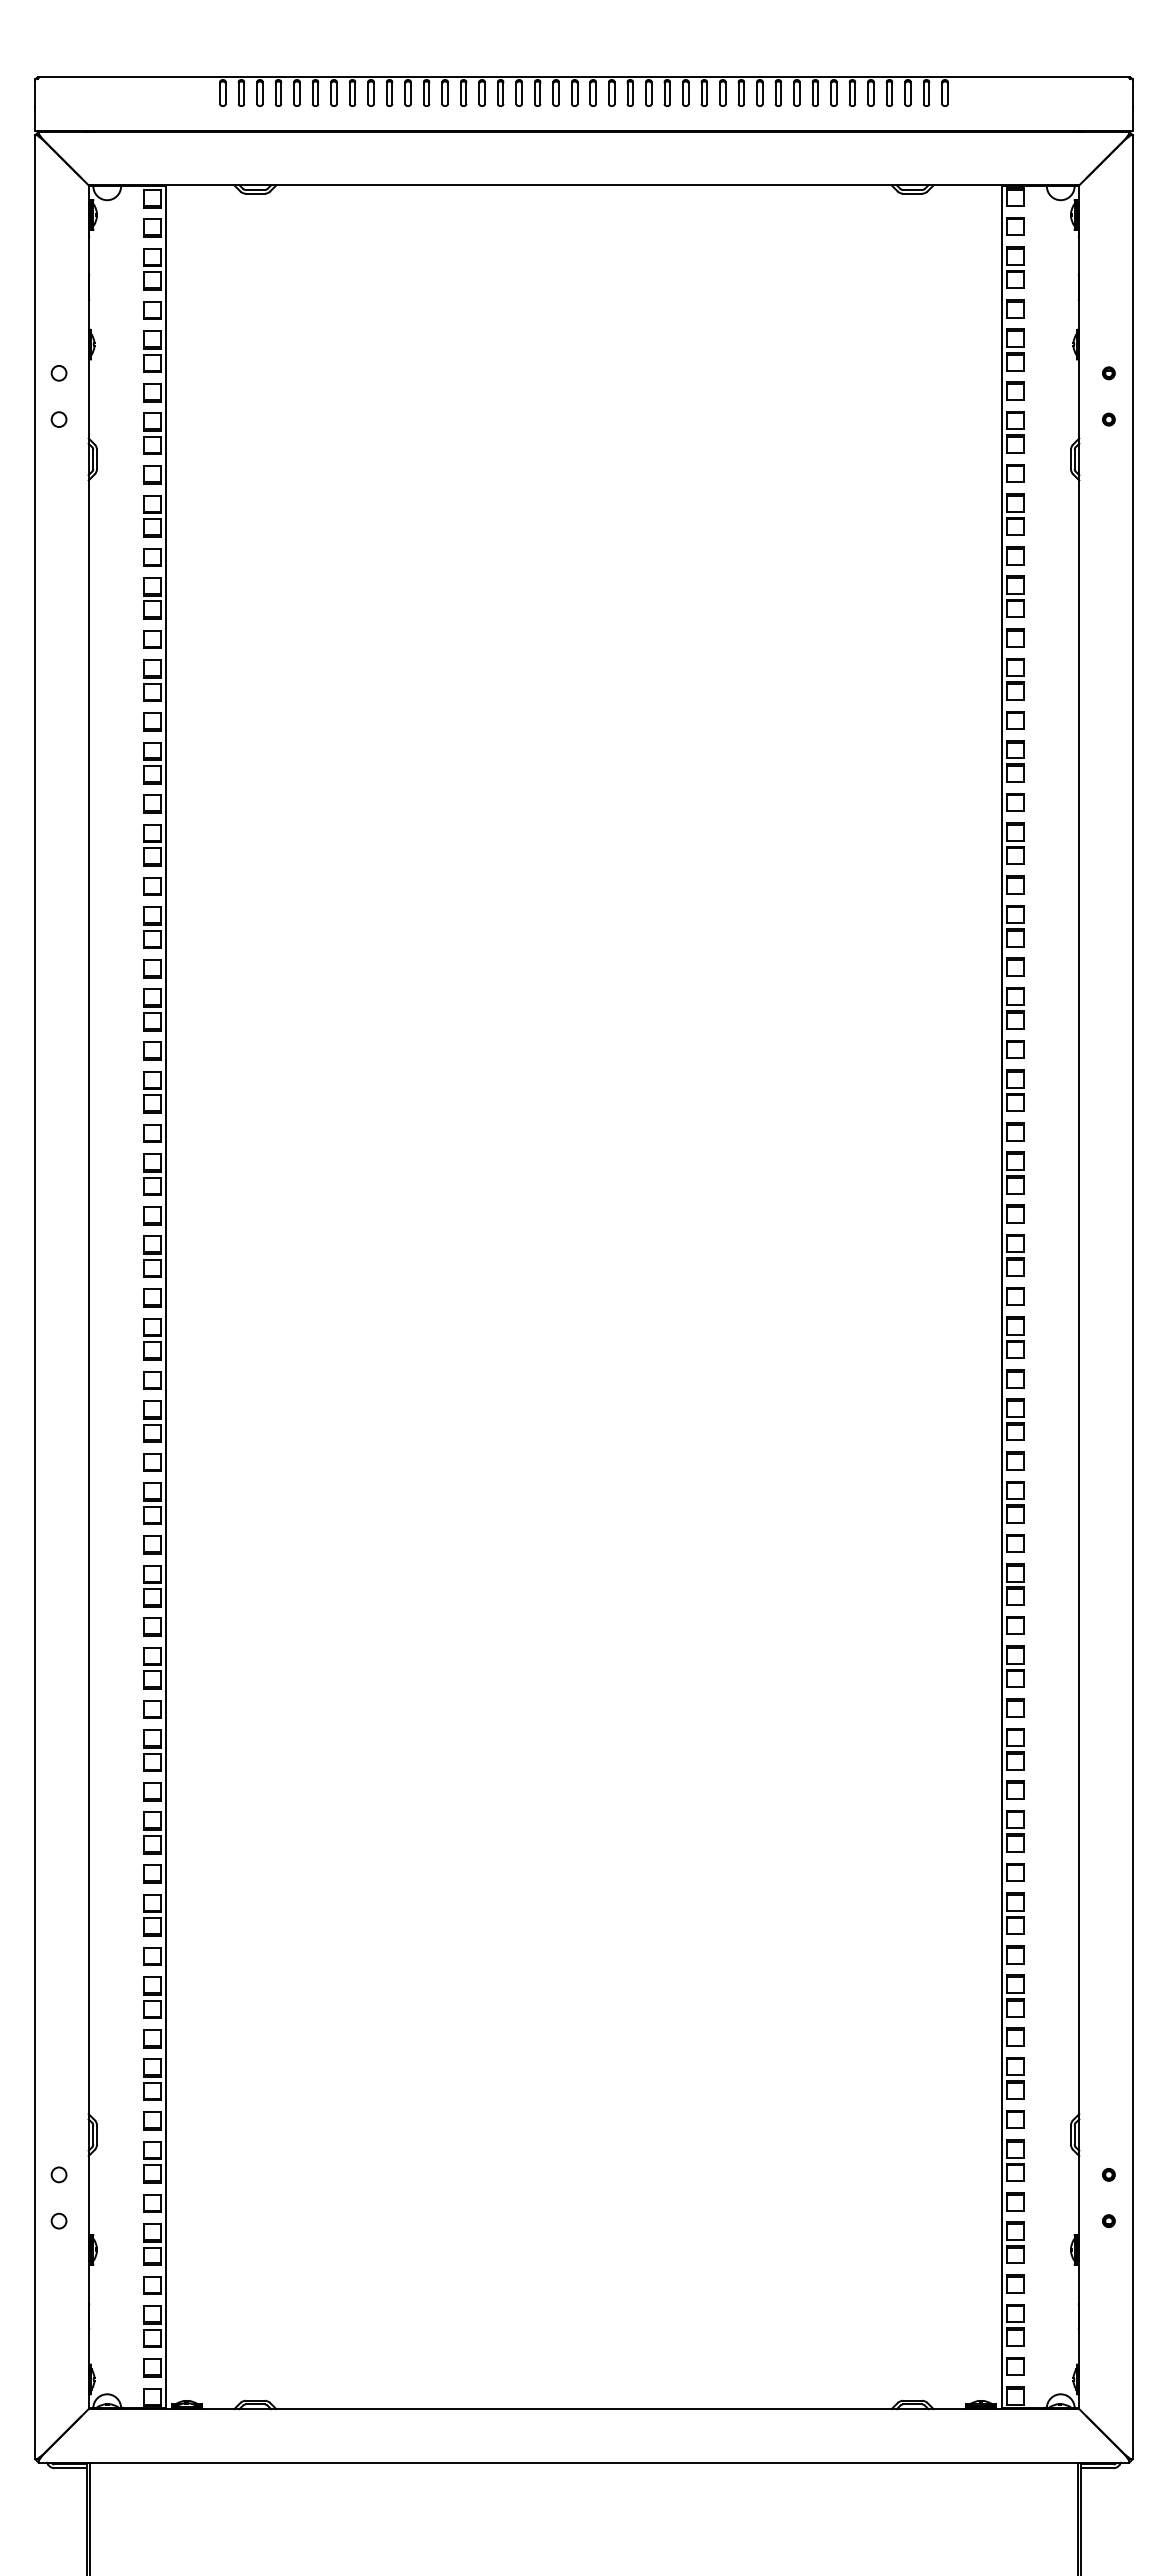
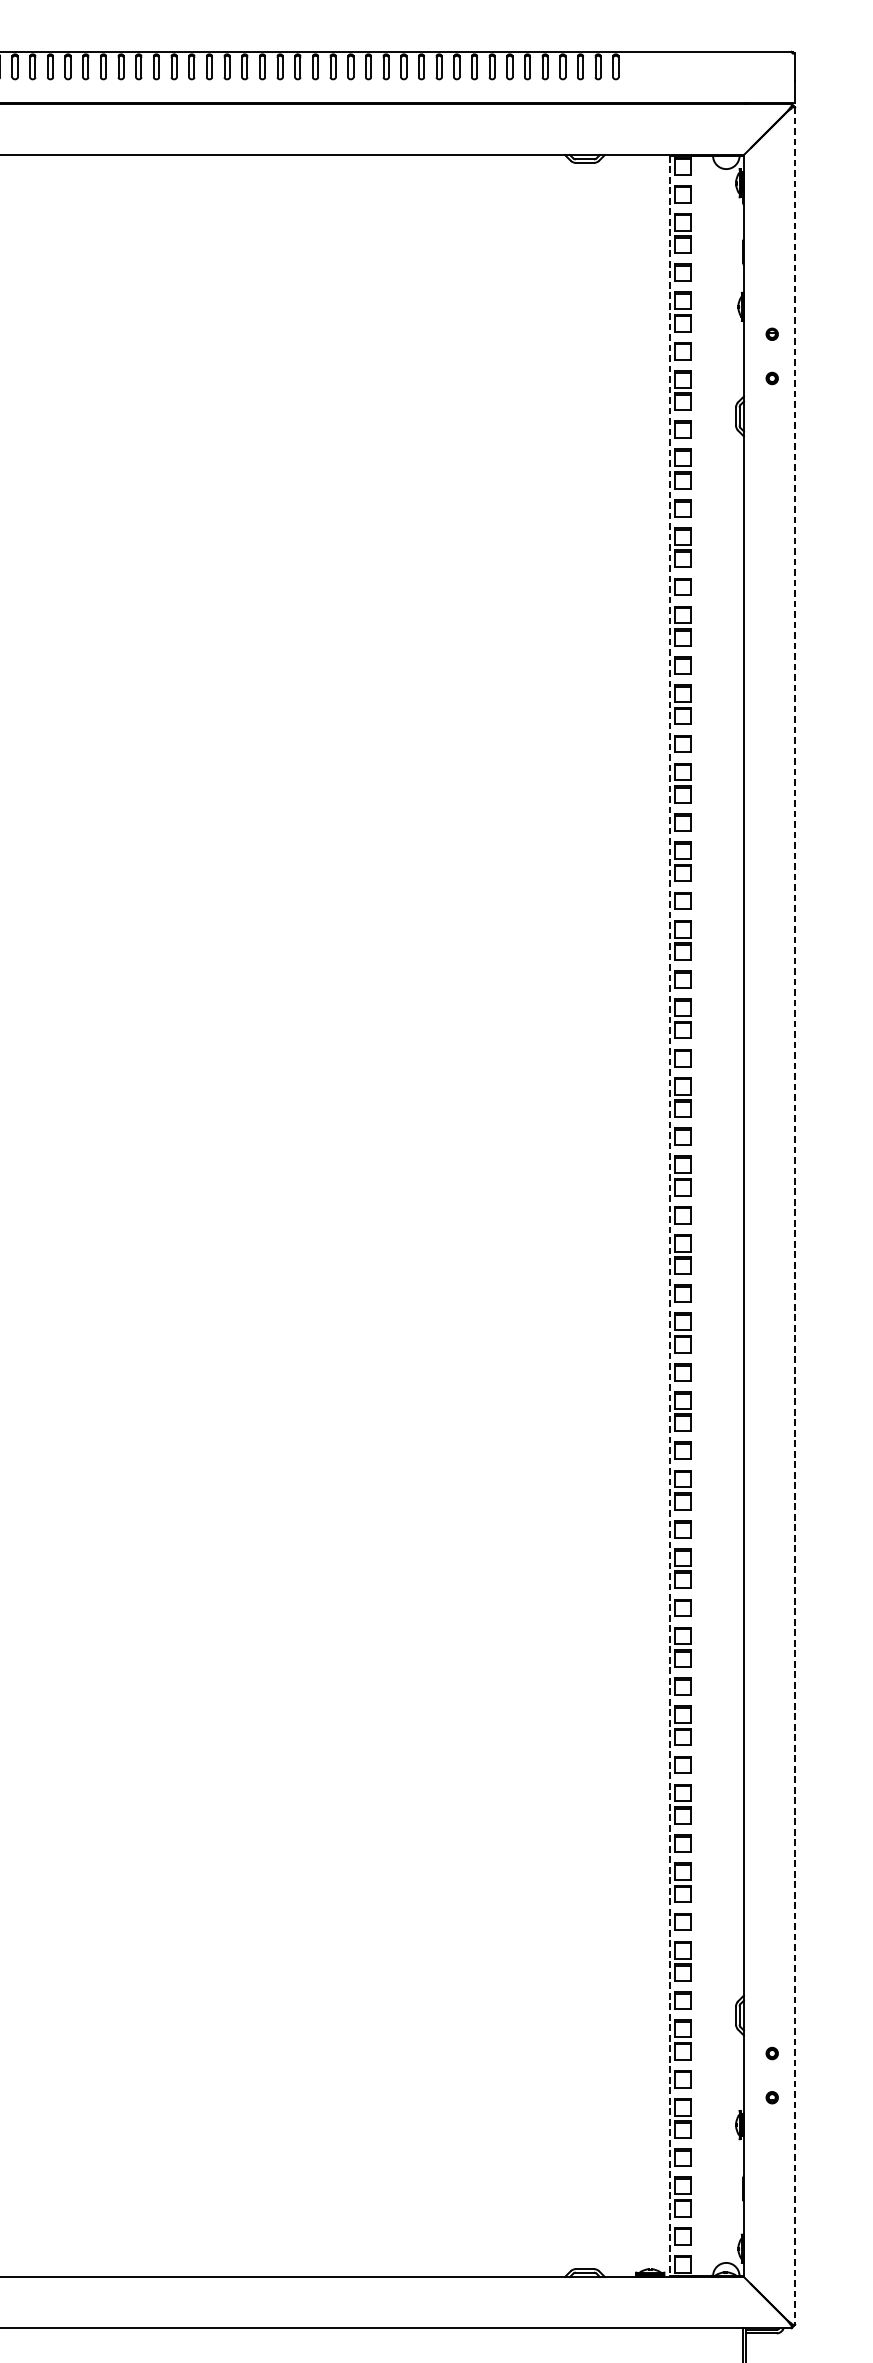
line: (1001, 1297) -> (669, 1216), solid -> dashed
line: (1132, 1297) -> (794, 1216), solid -> dashed

